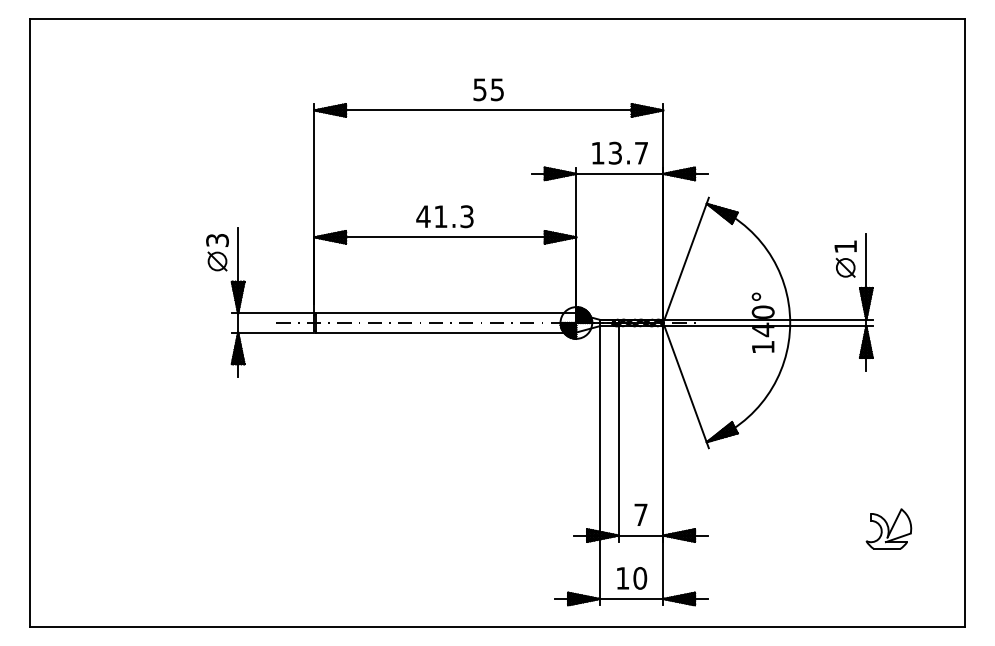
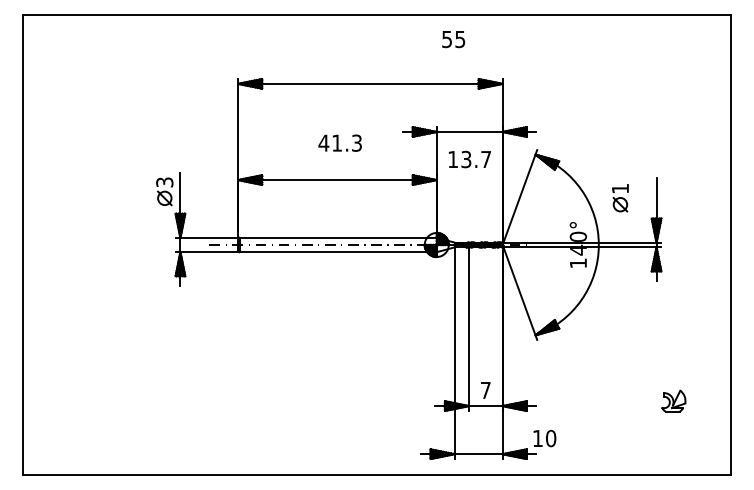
text: (488, 89) -> (453, 39), moved
text: (619, 152) -> (469, 158), moved
text: (444, 216) -> (339, 143), moved
part: (845, 258) -> (620, 197), moved
part: (888, 528) -> (673, 400), size x0.7
text: (632, 578) -> (545, 438), moved

